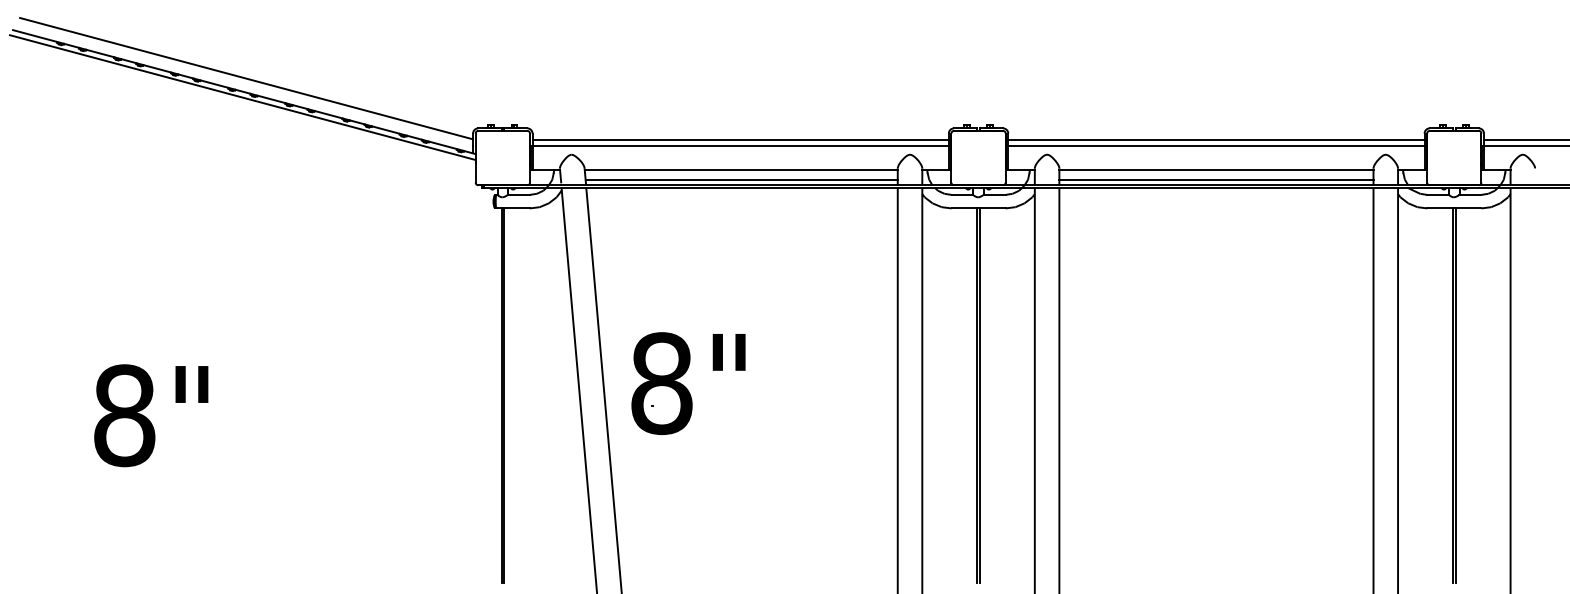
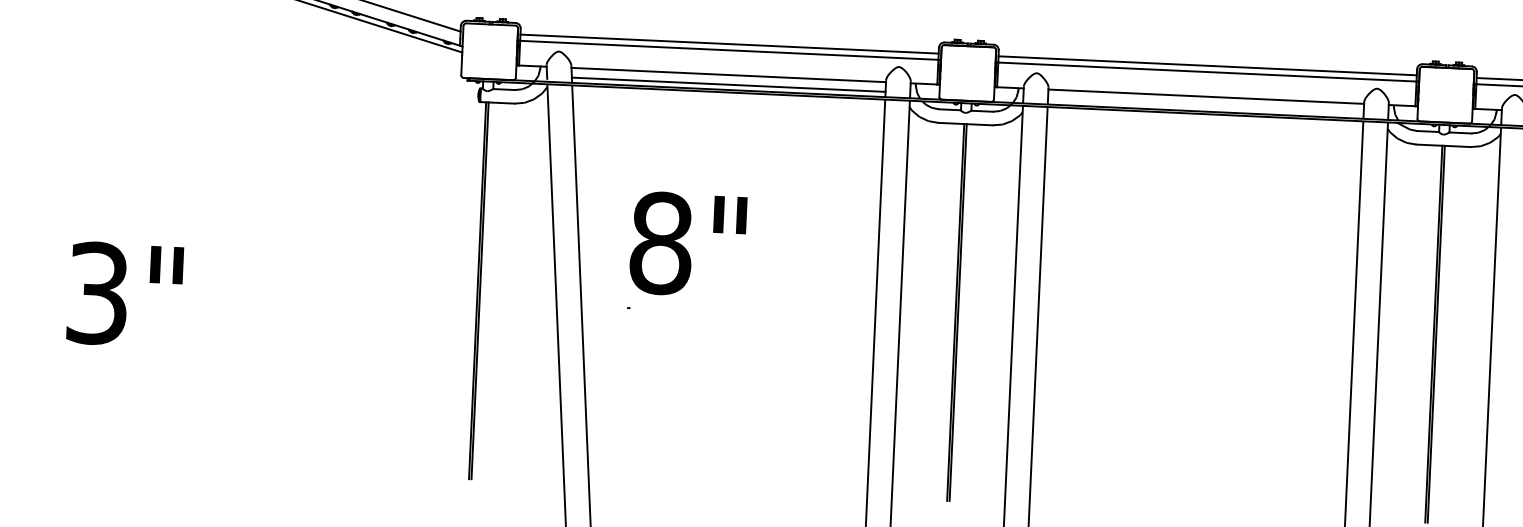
line: (1216, 180) -> (1205, 106), removed
part: (688, 383) -> (688, 244), moved
text: (124, 415) -> (97, 293), 8" -> 3"

